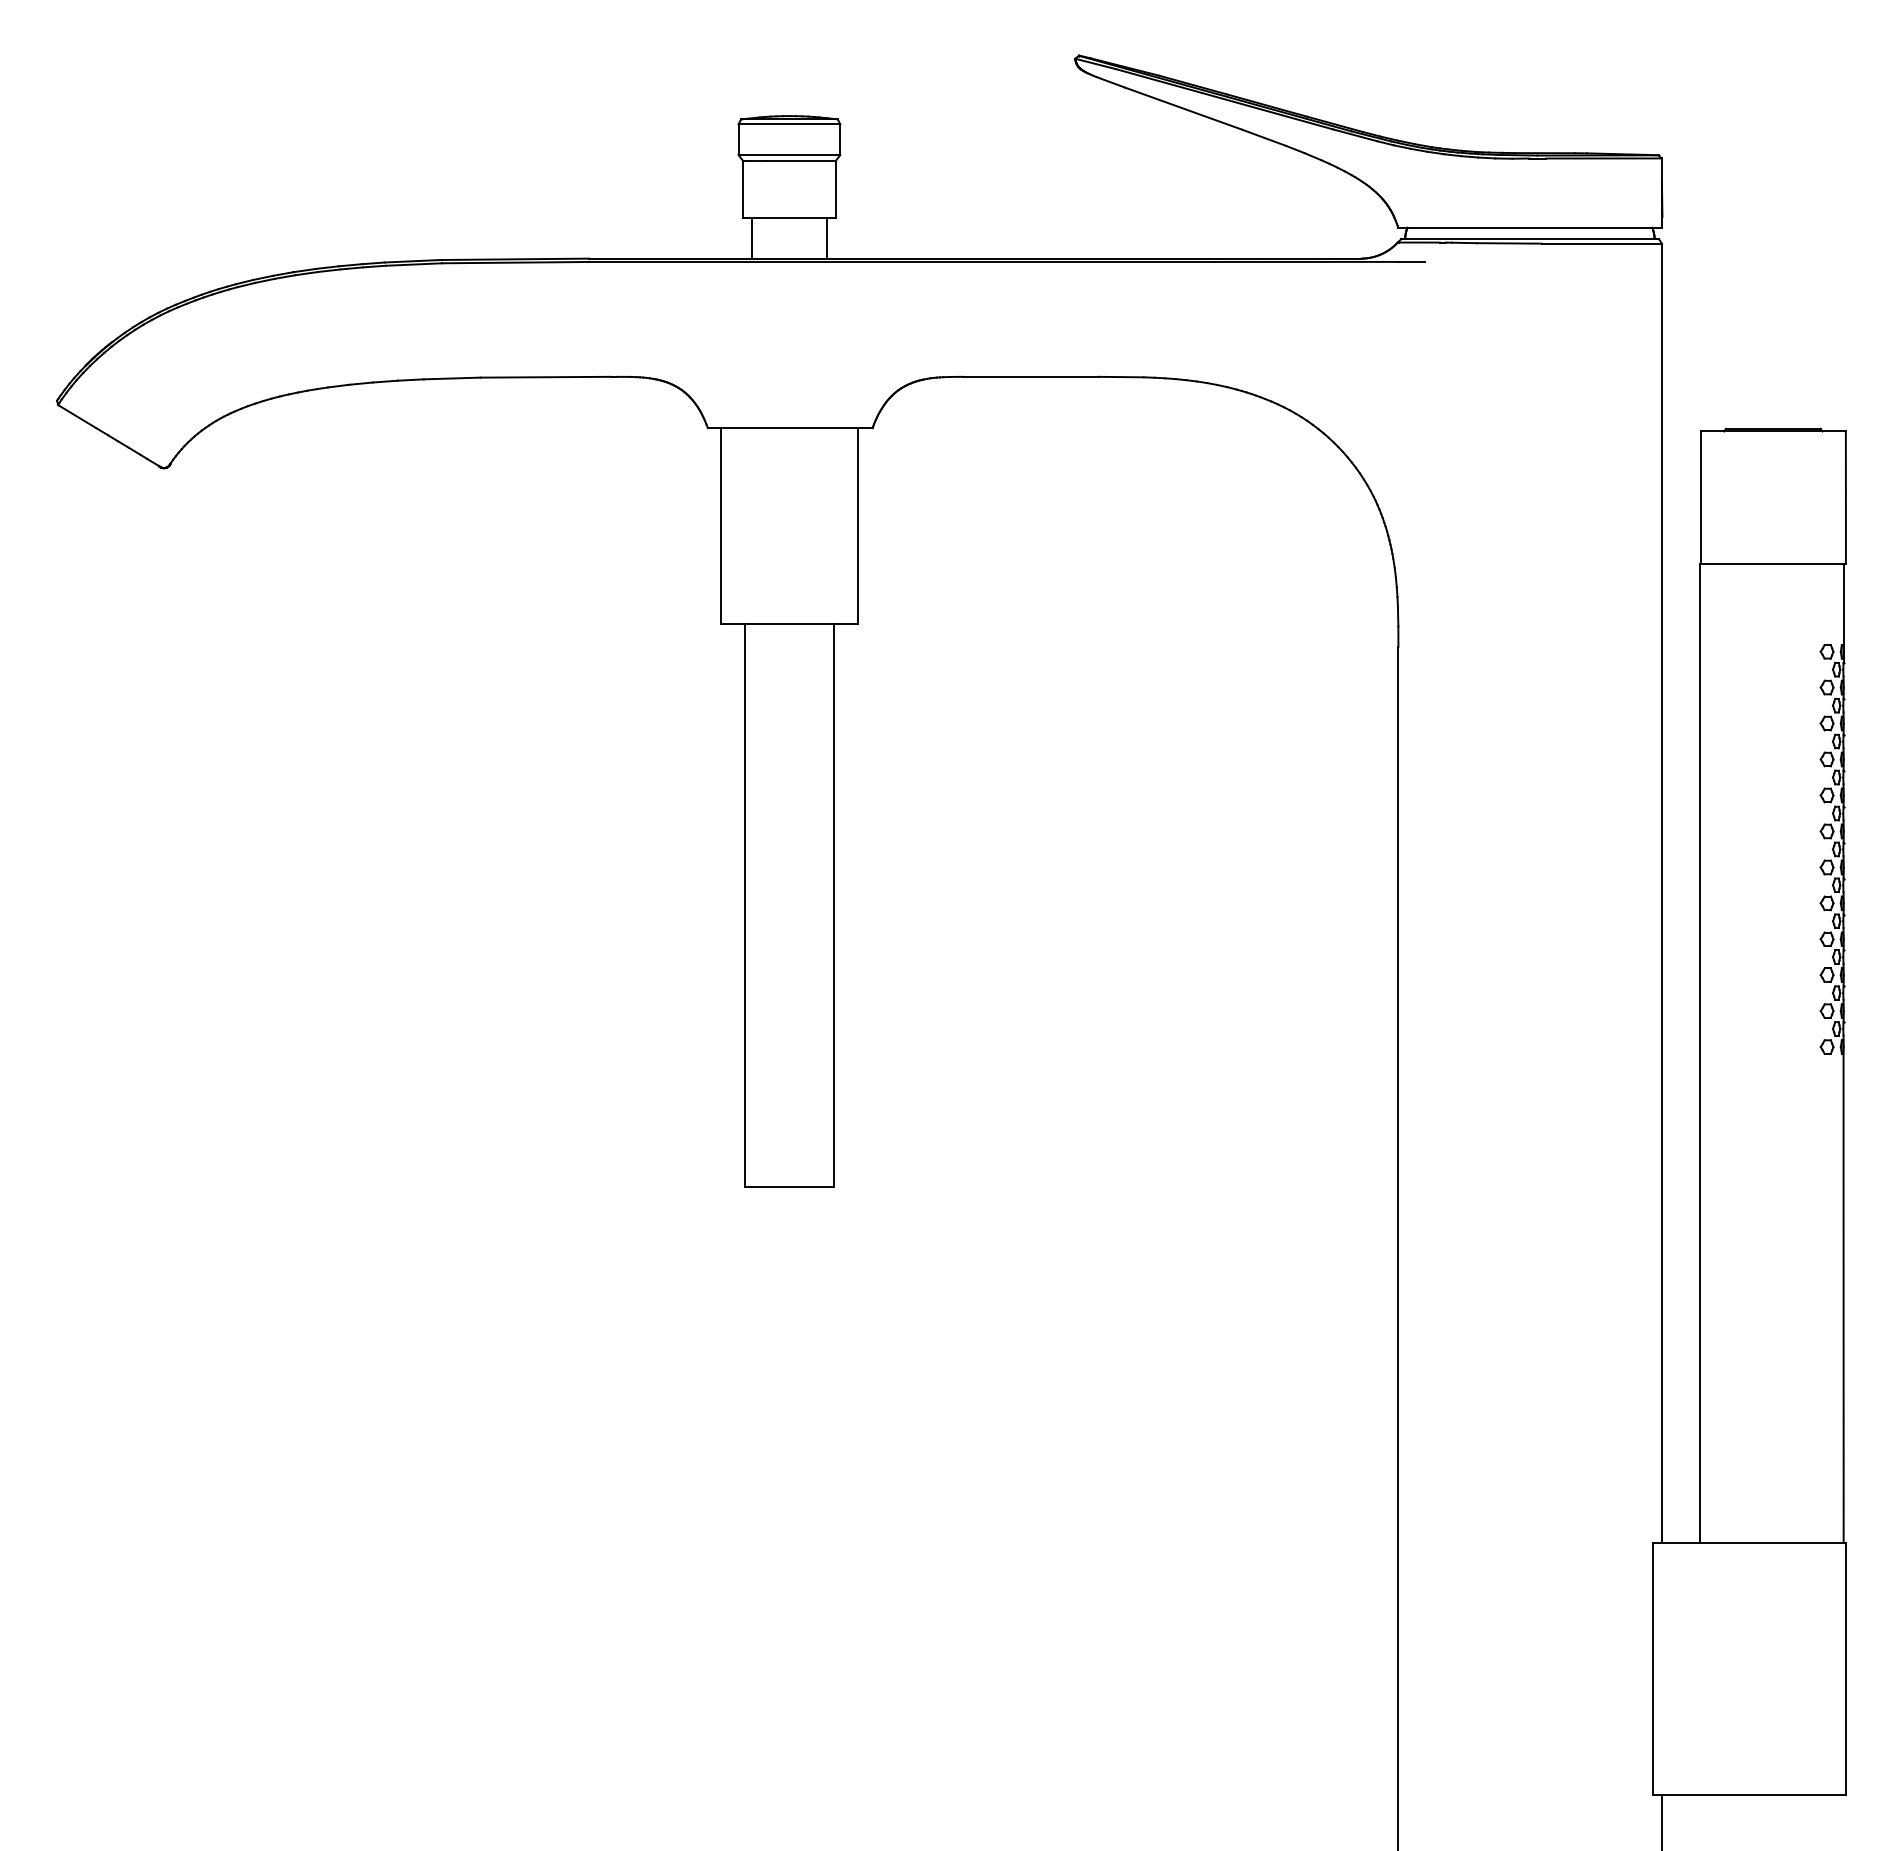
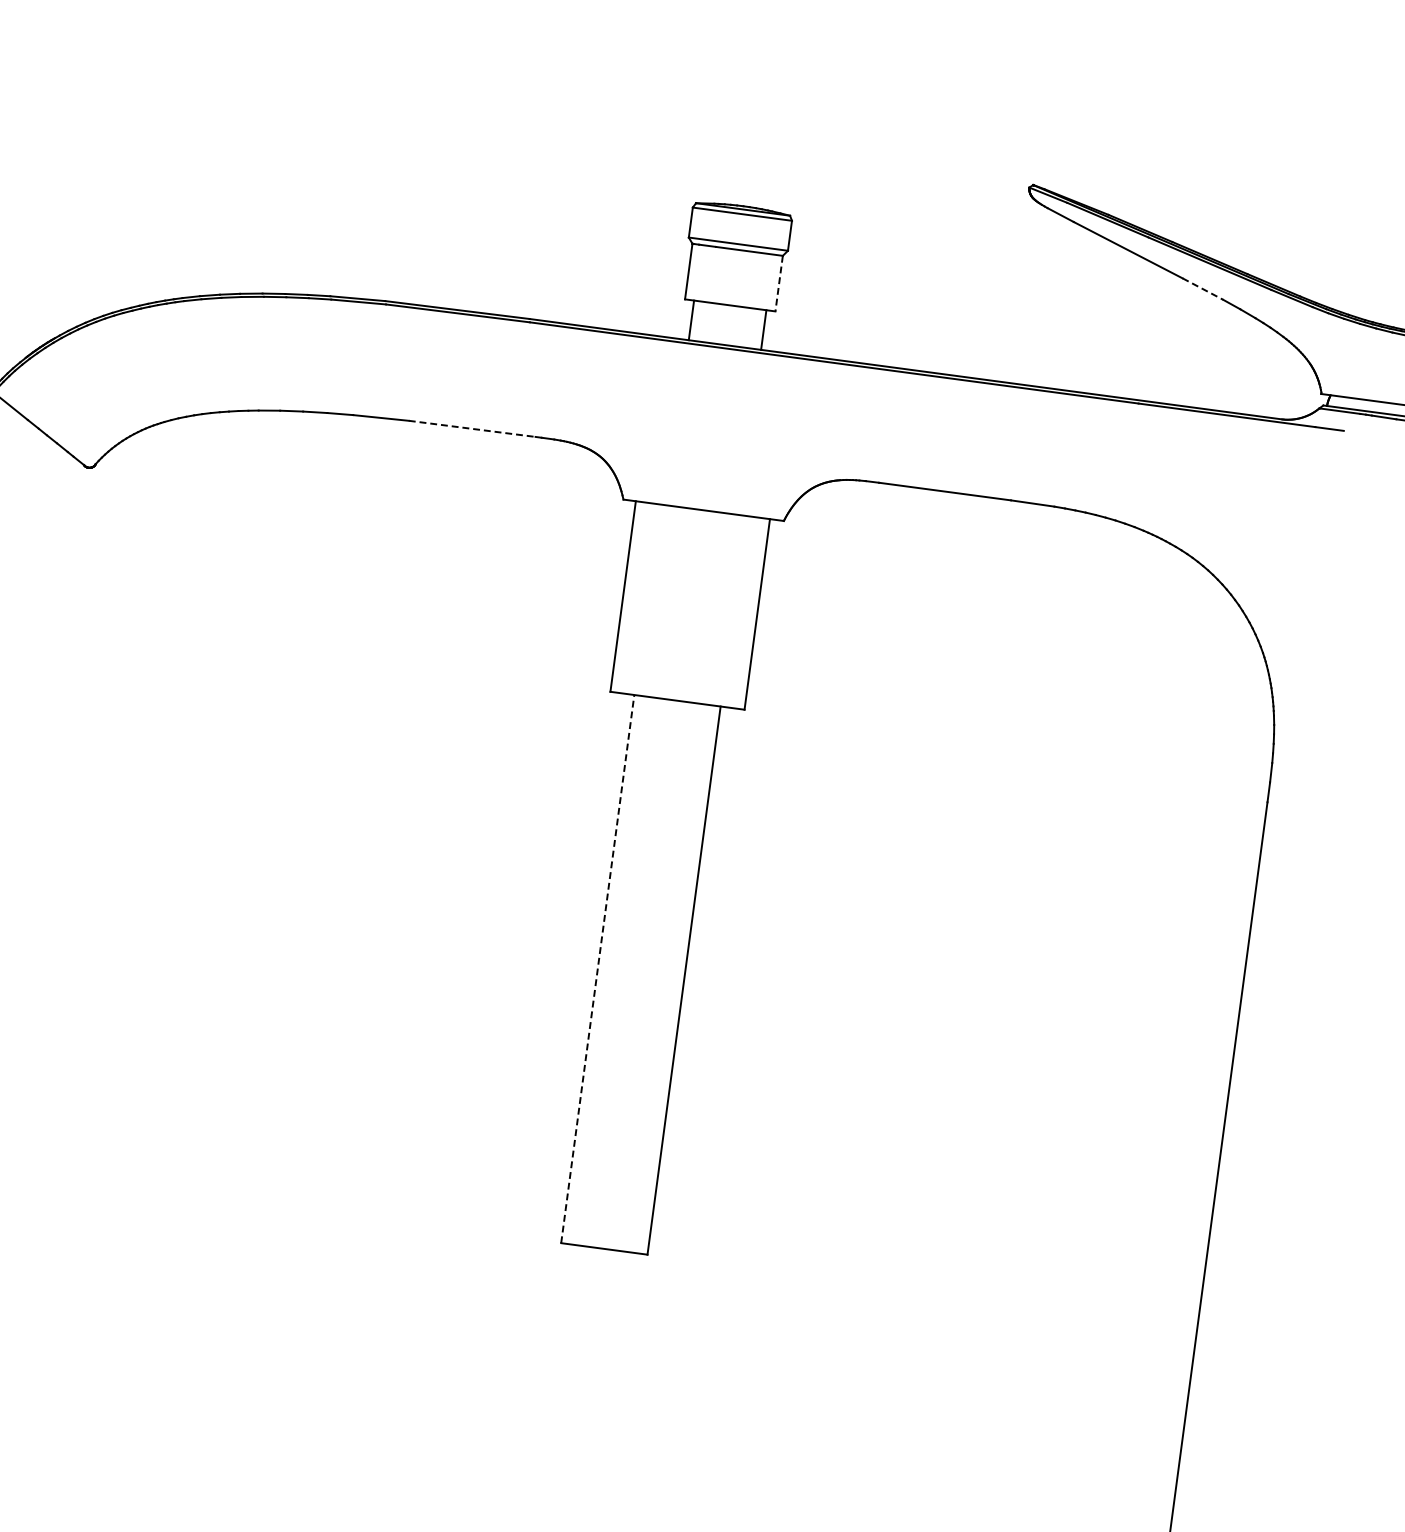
line: (1264, 137) -> (1203, 288), solid -> dashed
line: (835, 189) -> (778, 283), solid -> dashed
line: (546, 377) -> (472, 429), solid -> dashed
line: (745, 904) -> (598, 968), solid -> dashed

